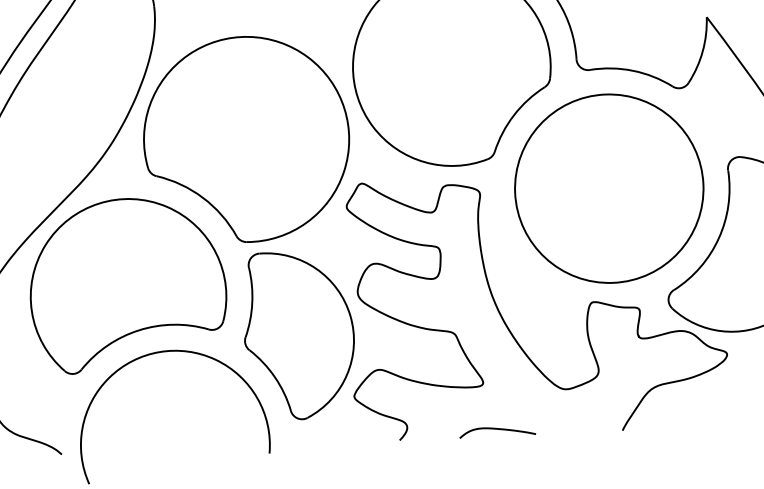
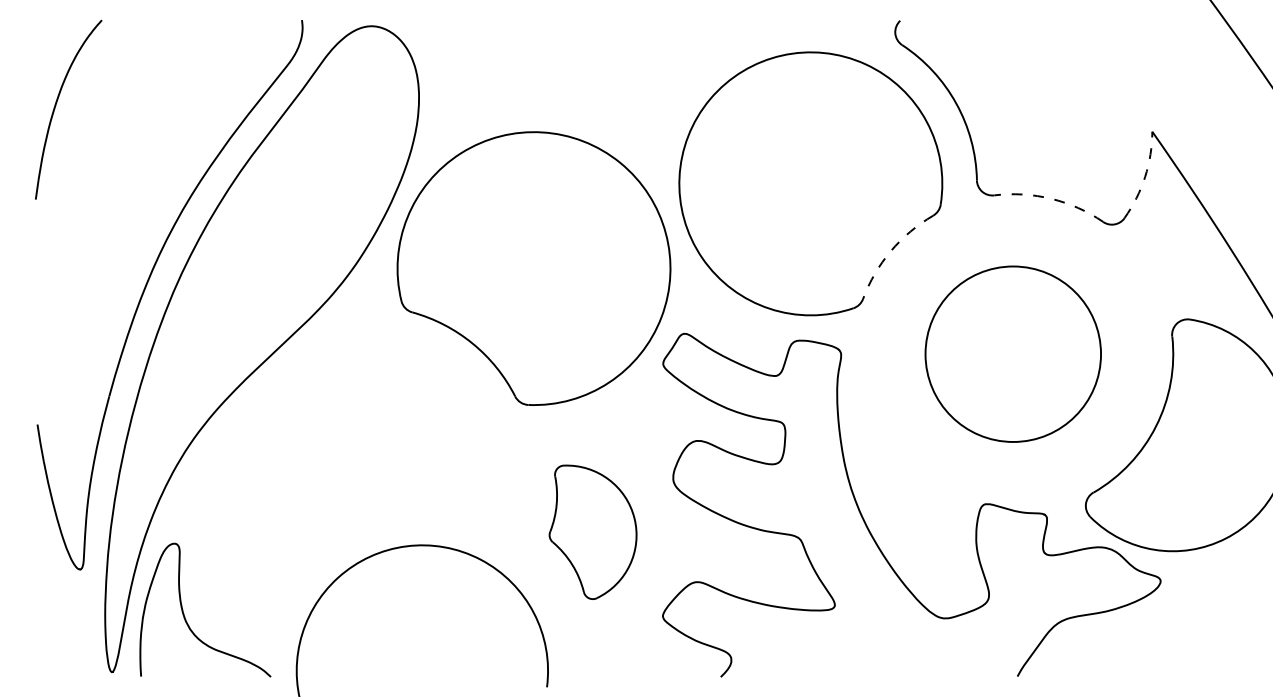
arc: (703, 51) -> (1145, 177), solid -> dashed
arc: (633, 70) -> (1051, 198), solid -> dashed
arc: (513, 115) -> (890, 251), solid -> dashed
circle: (608, 188) -> (1012, 353), size x0.7
part: (128, 285) -> (368, 455), removed
part: (298, 335) -> (592, 532), size x0.6
curve: (497, 429) -> (851, 668), removed

